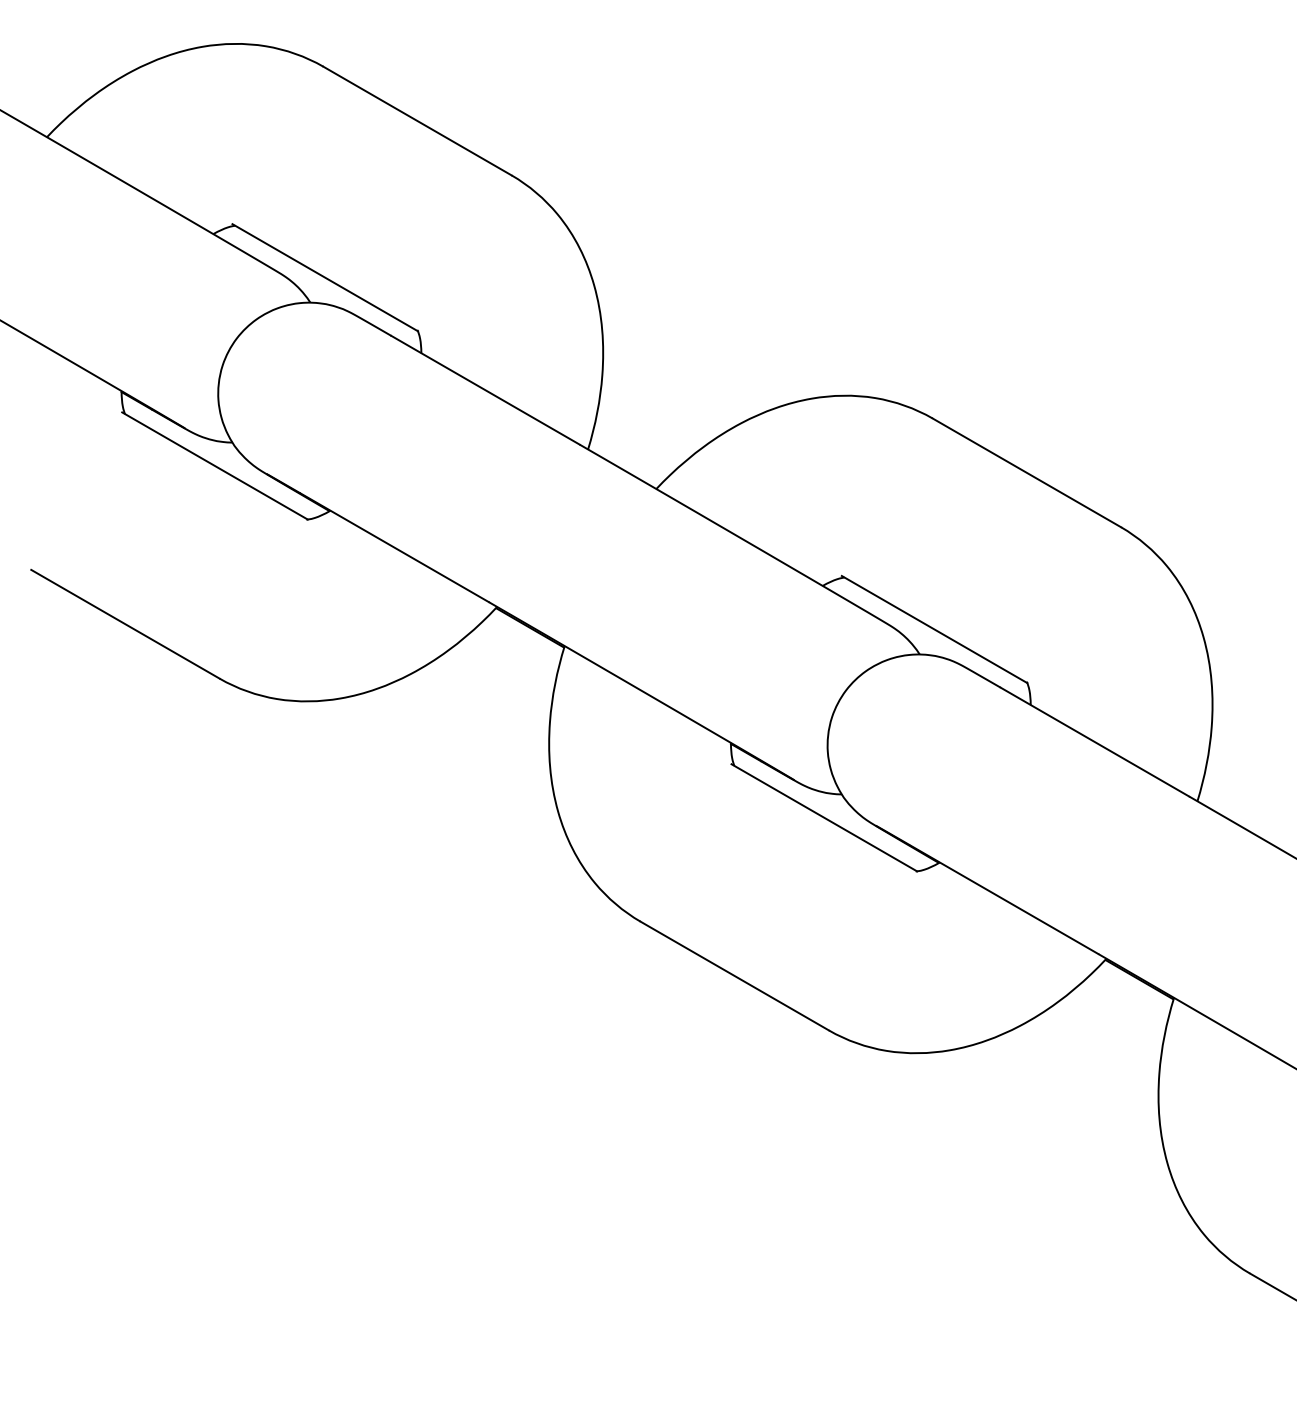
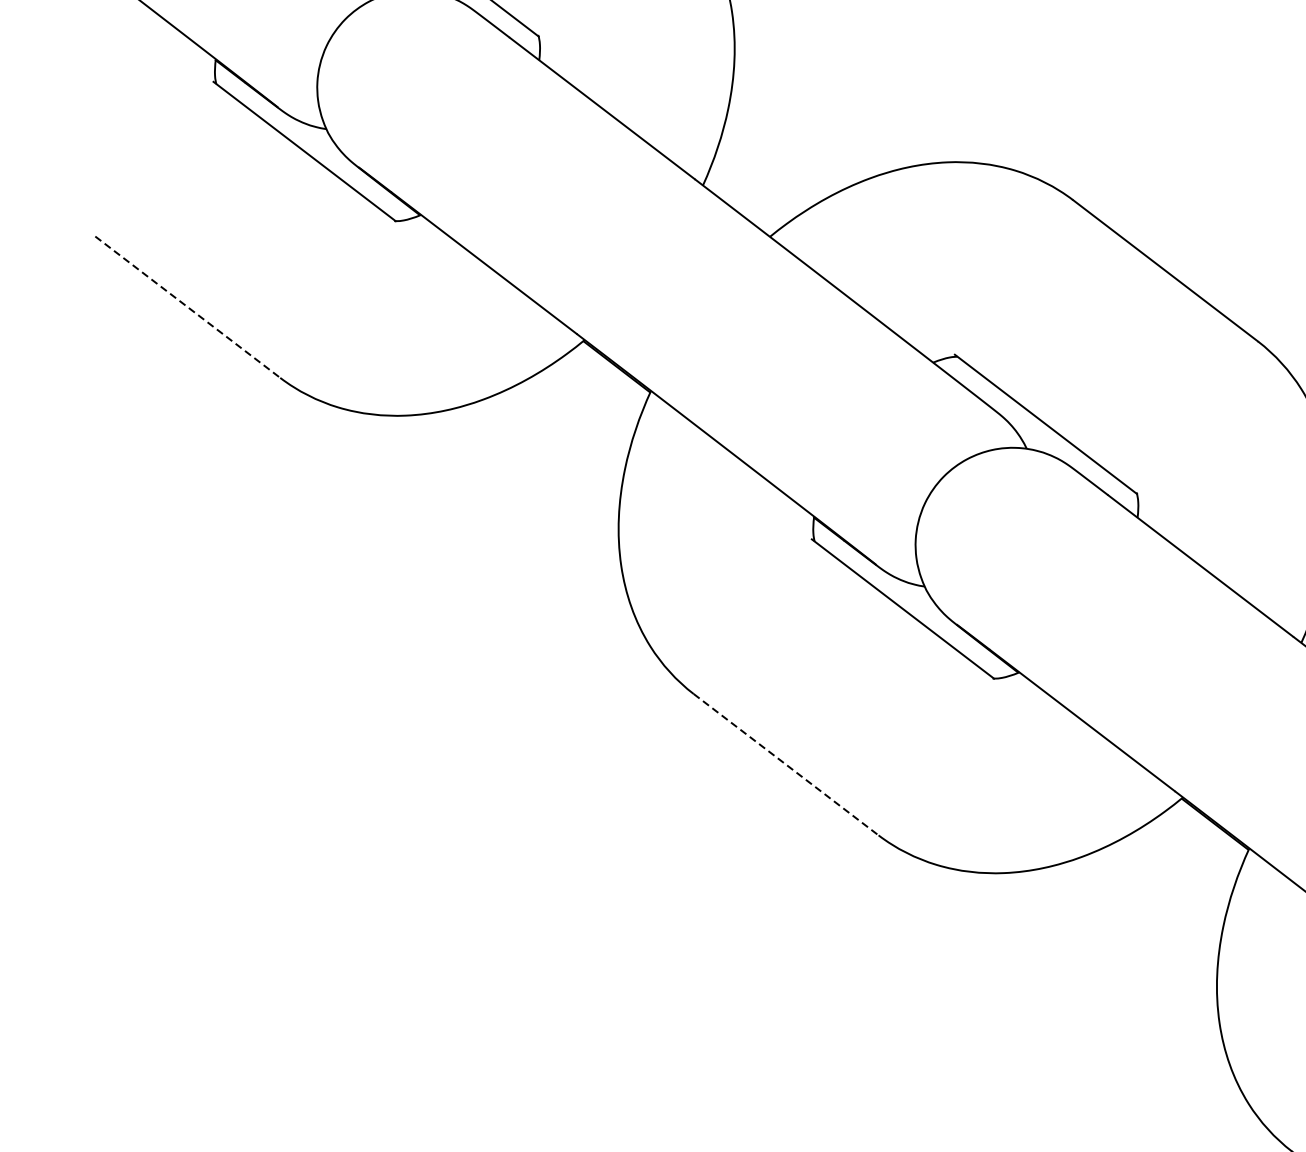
line: (125, 624) -> (187, 307), solid -> dashed
line: (734, 976) -> (785, 765), solid -> dashed

